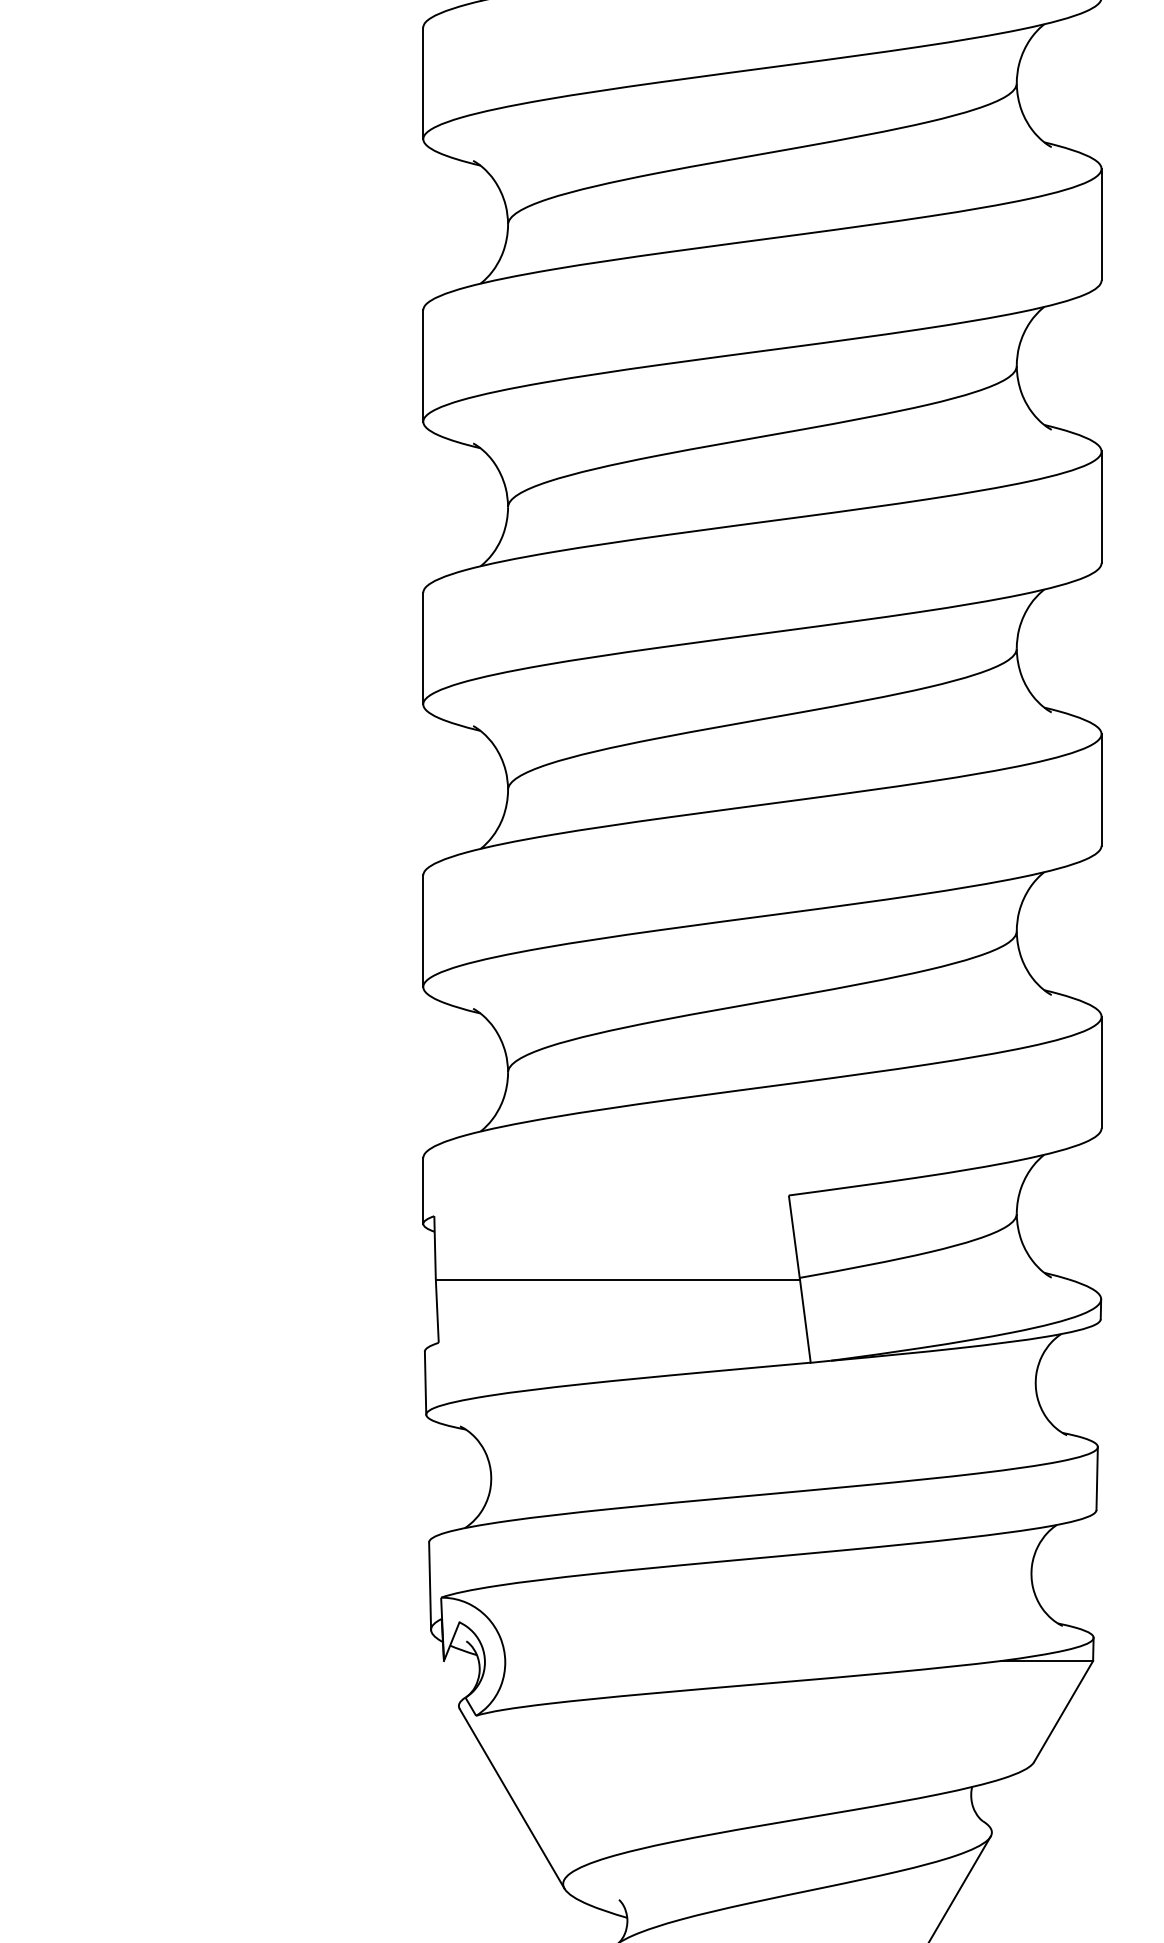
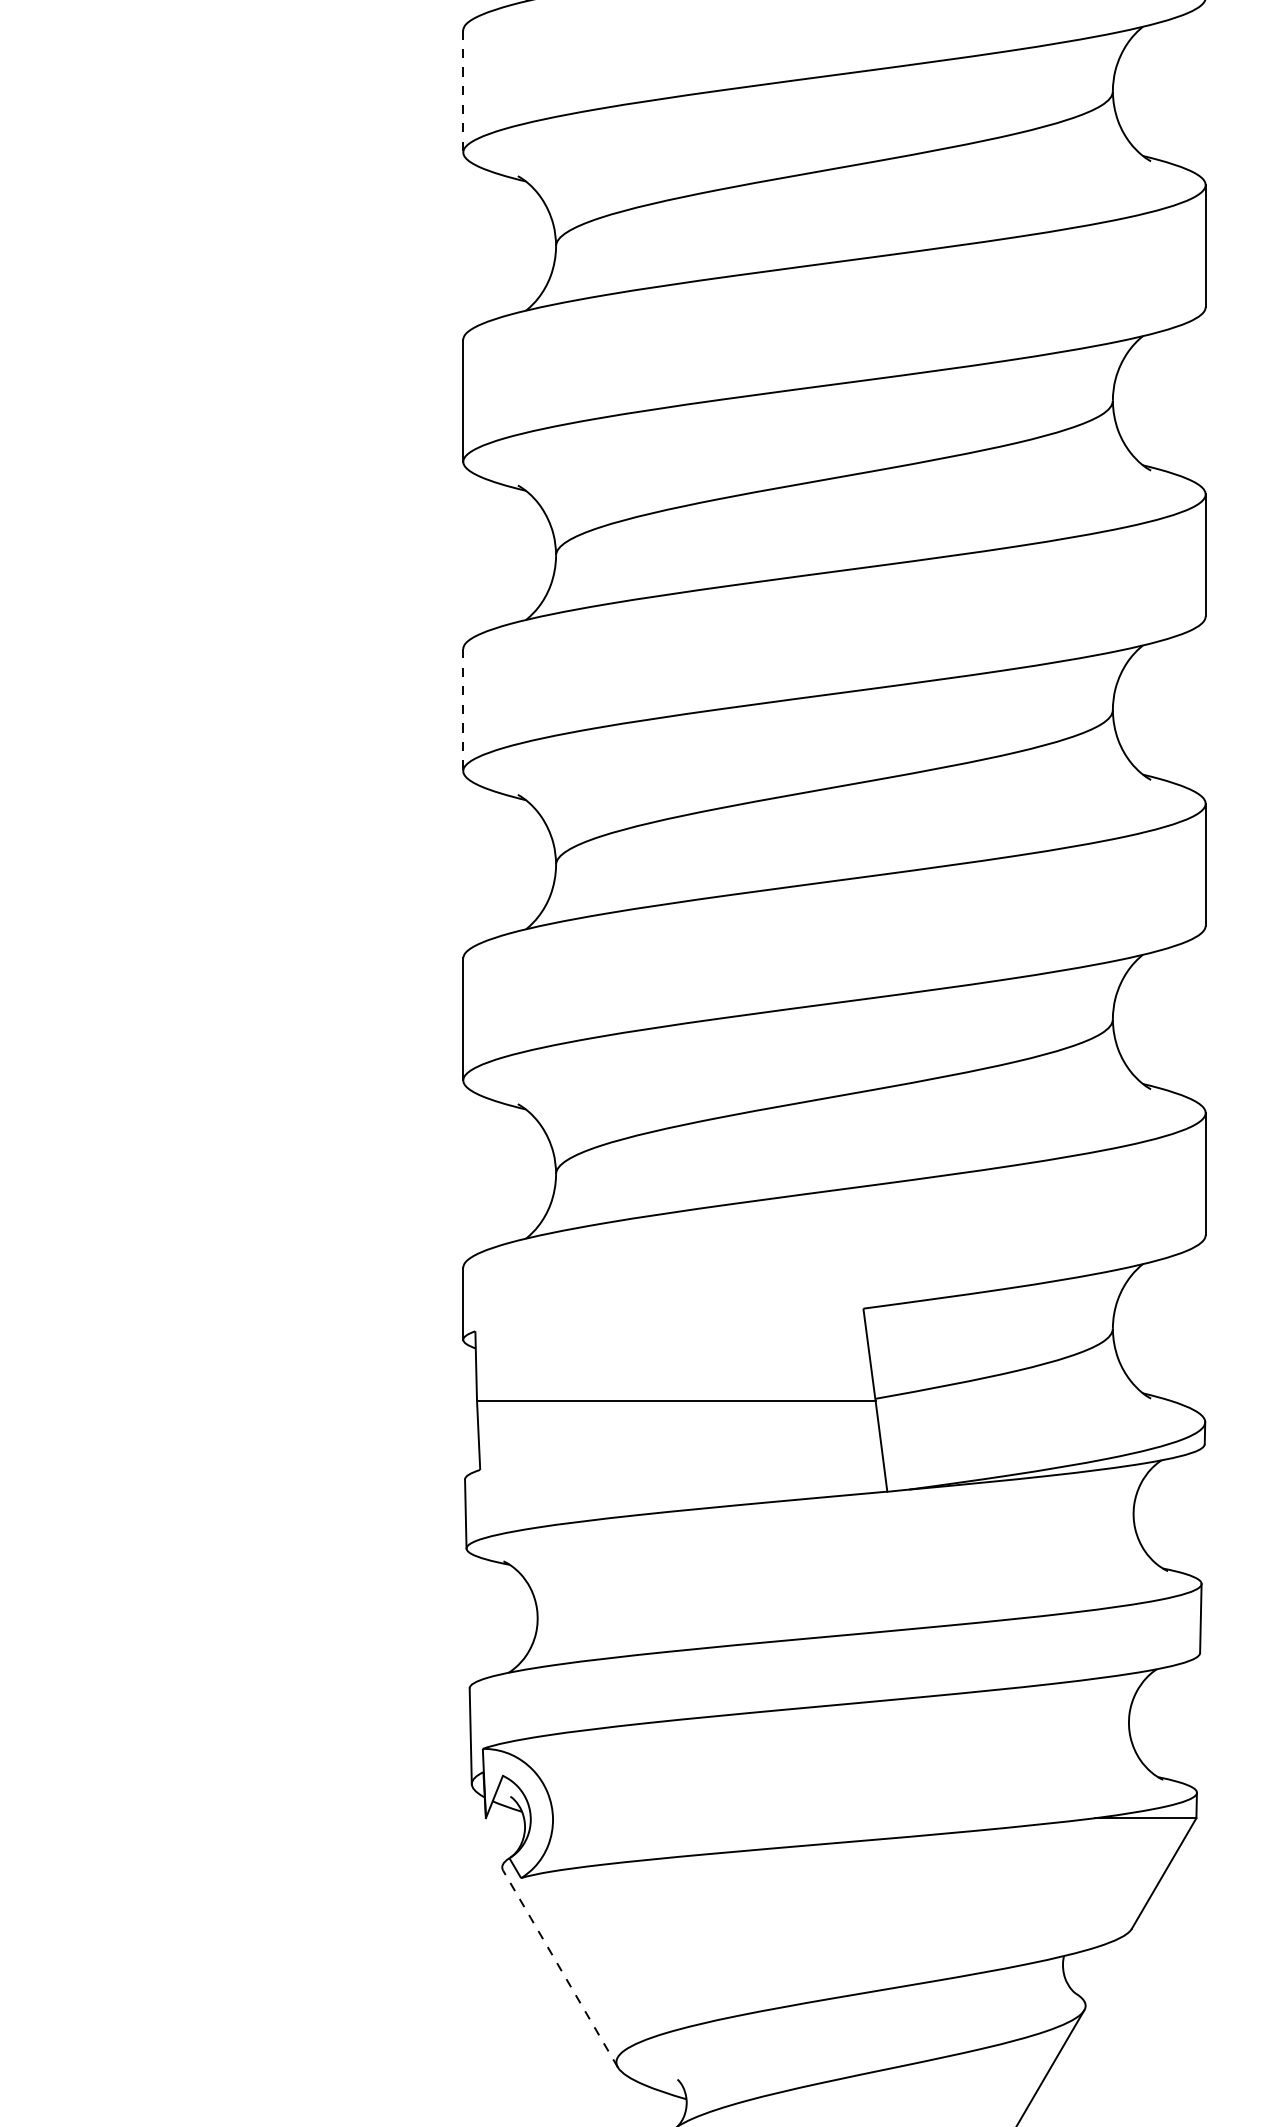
line: (423, 83) -> (463, 91), solid -> dashed
line: (423, 648) -> (463, 709), solid -> dashed
line: (512, 1798) -> (560, 1968), solid -> dashed

